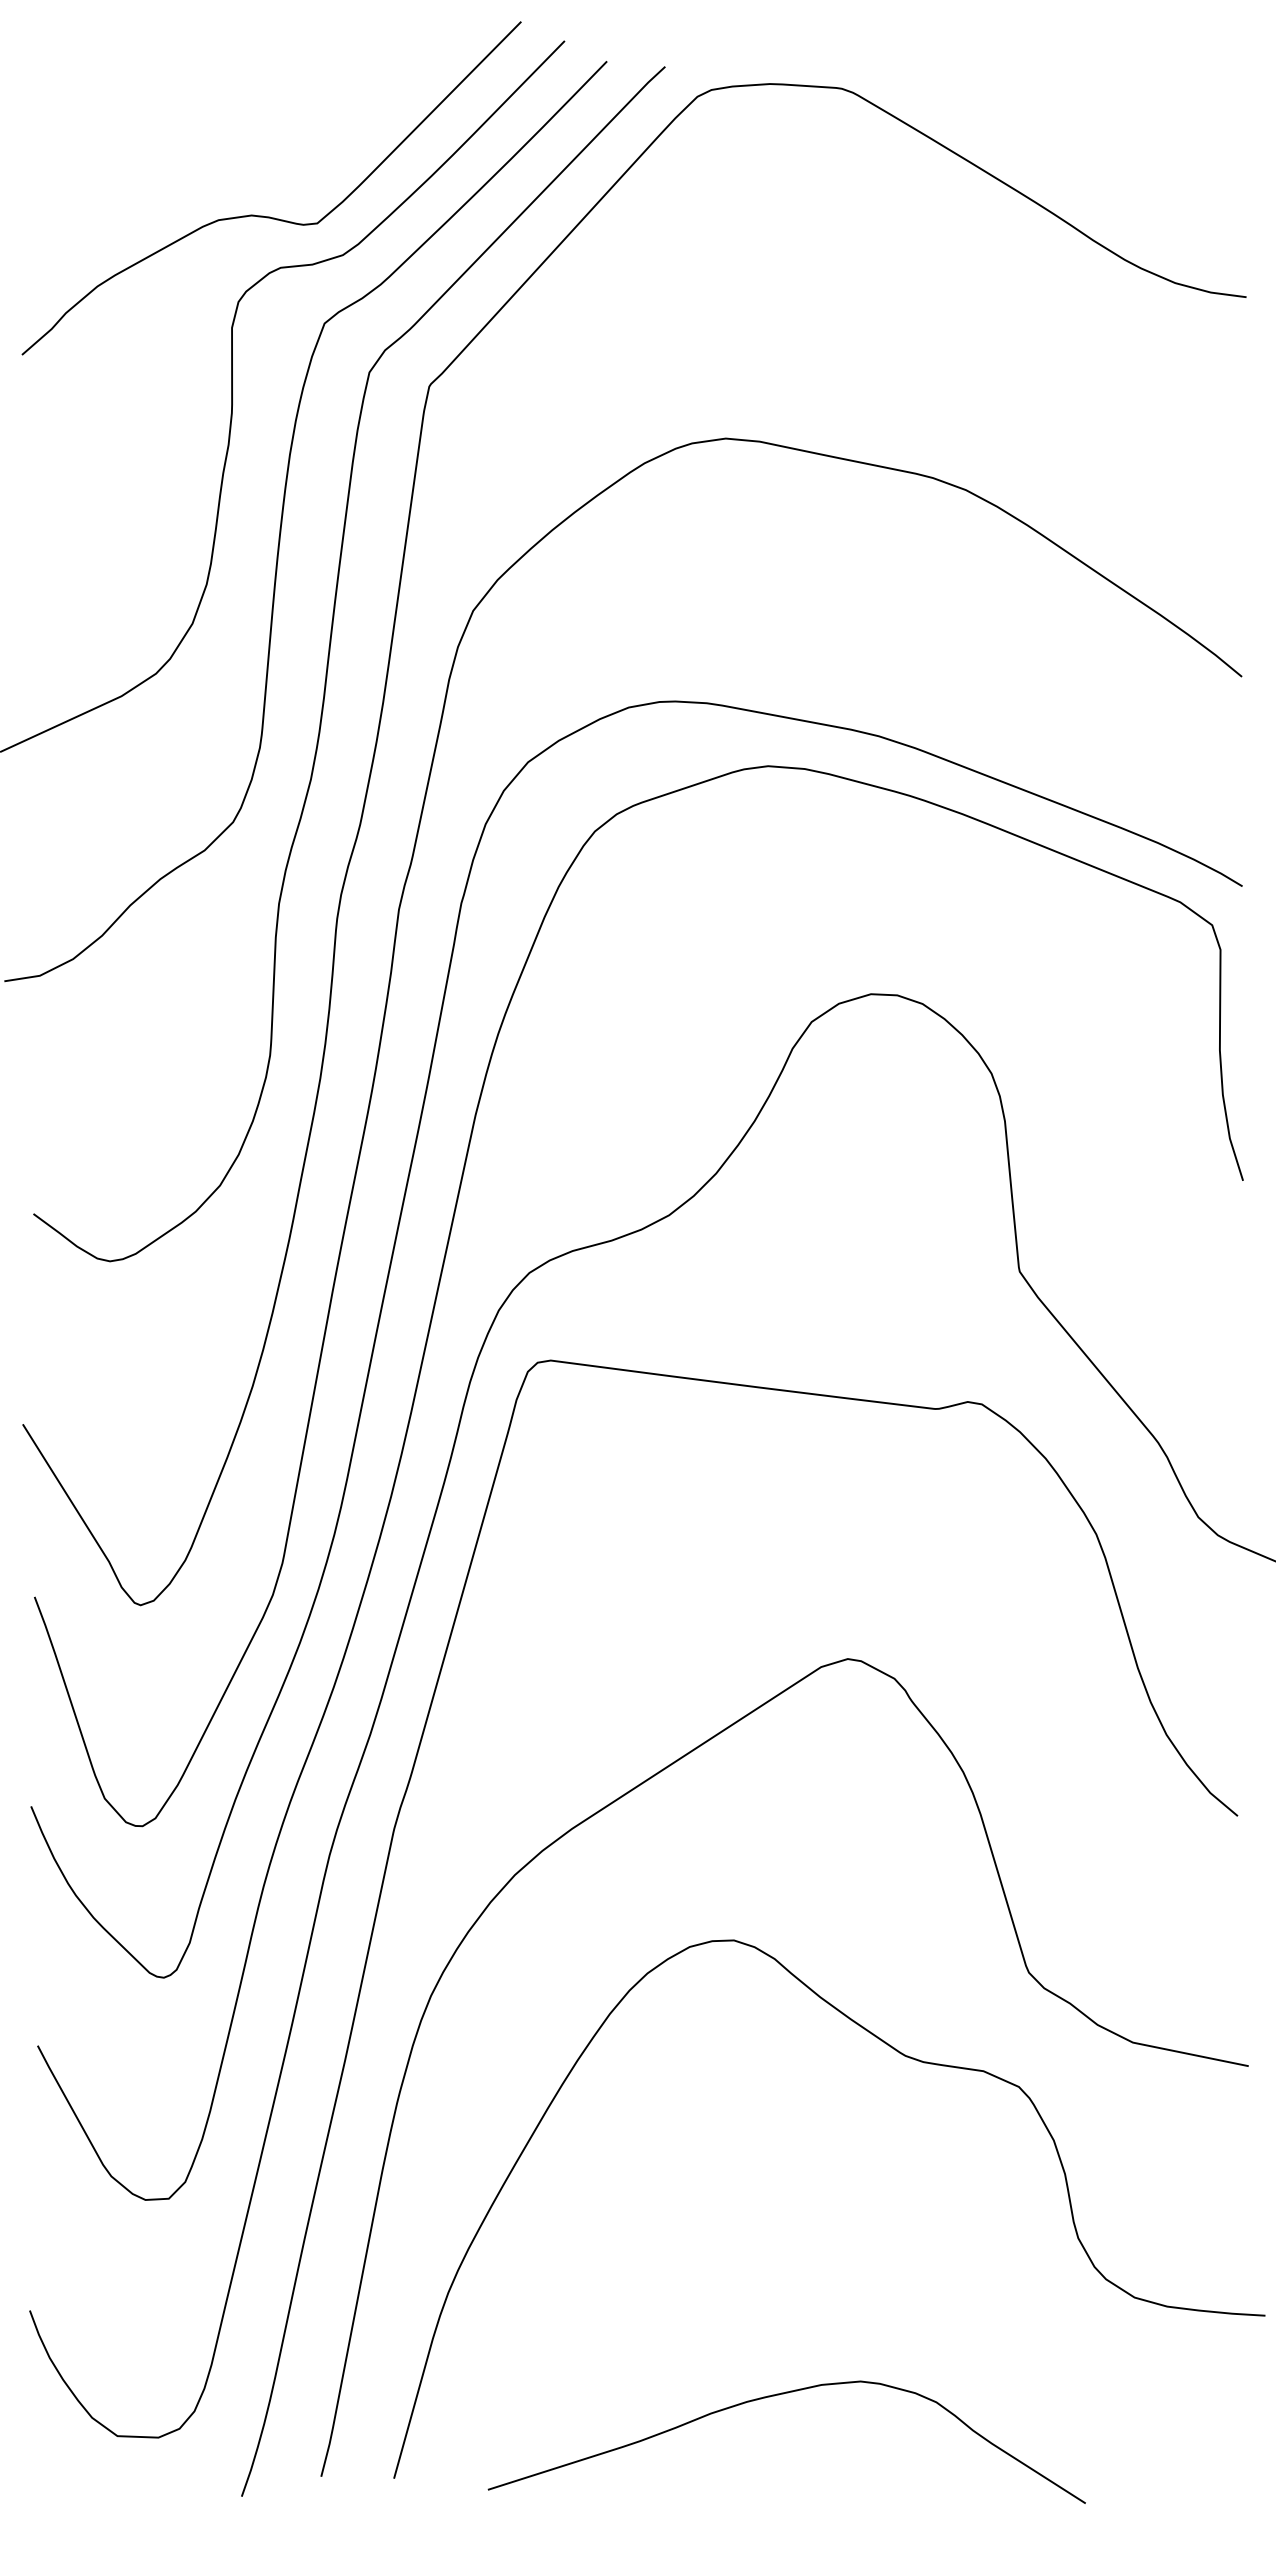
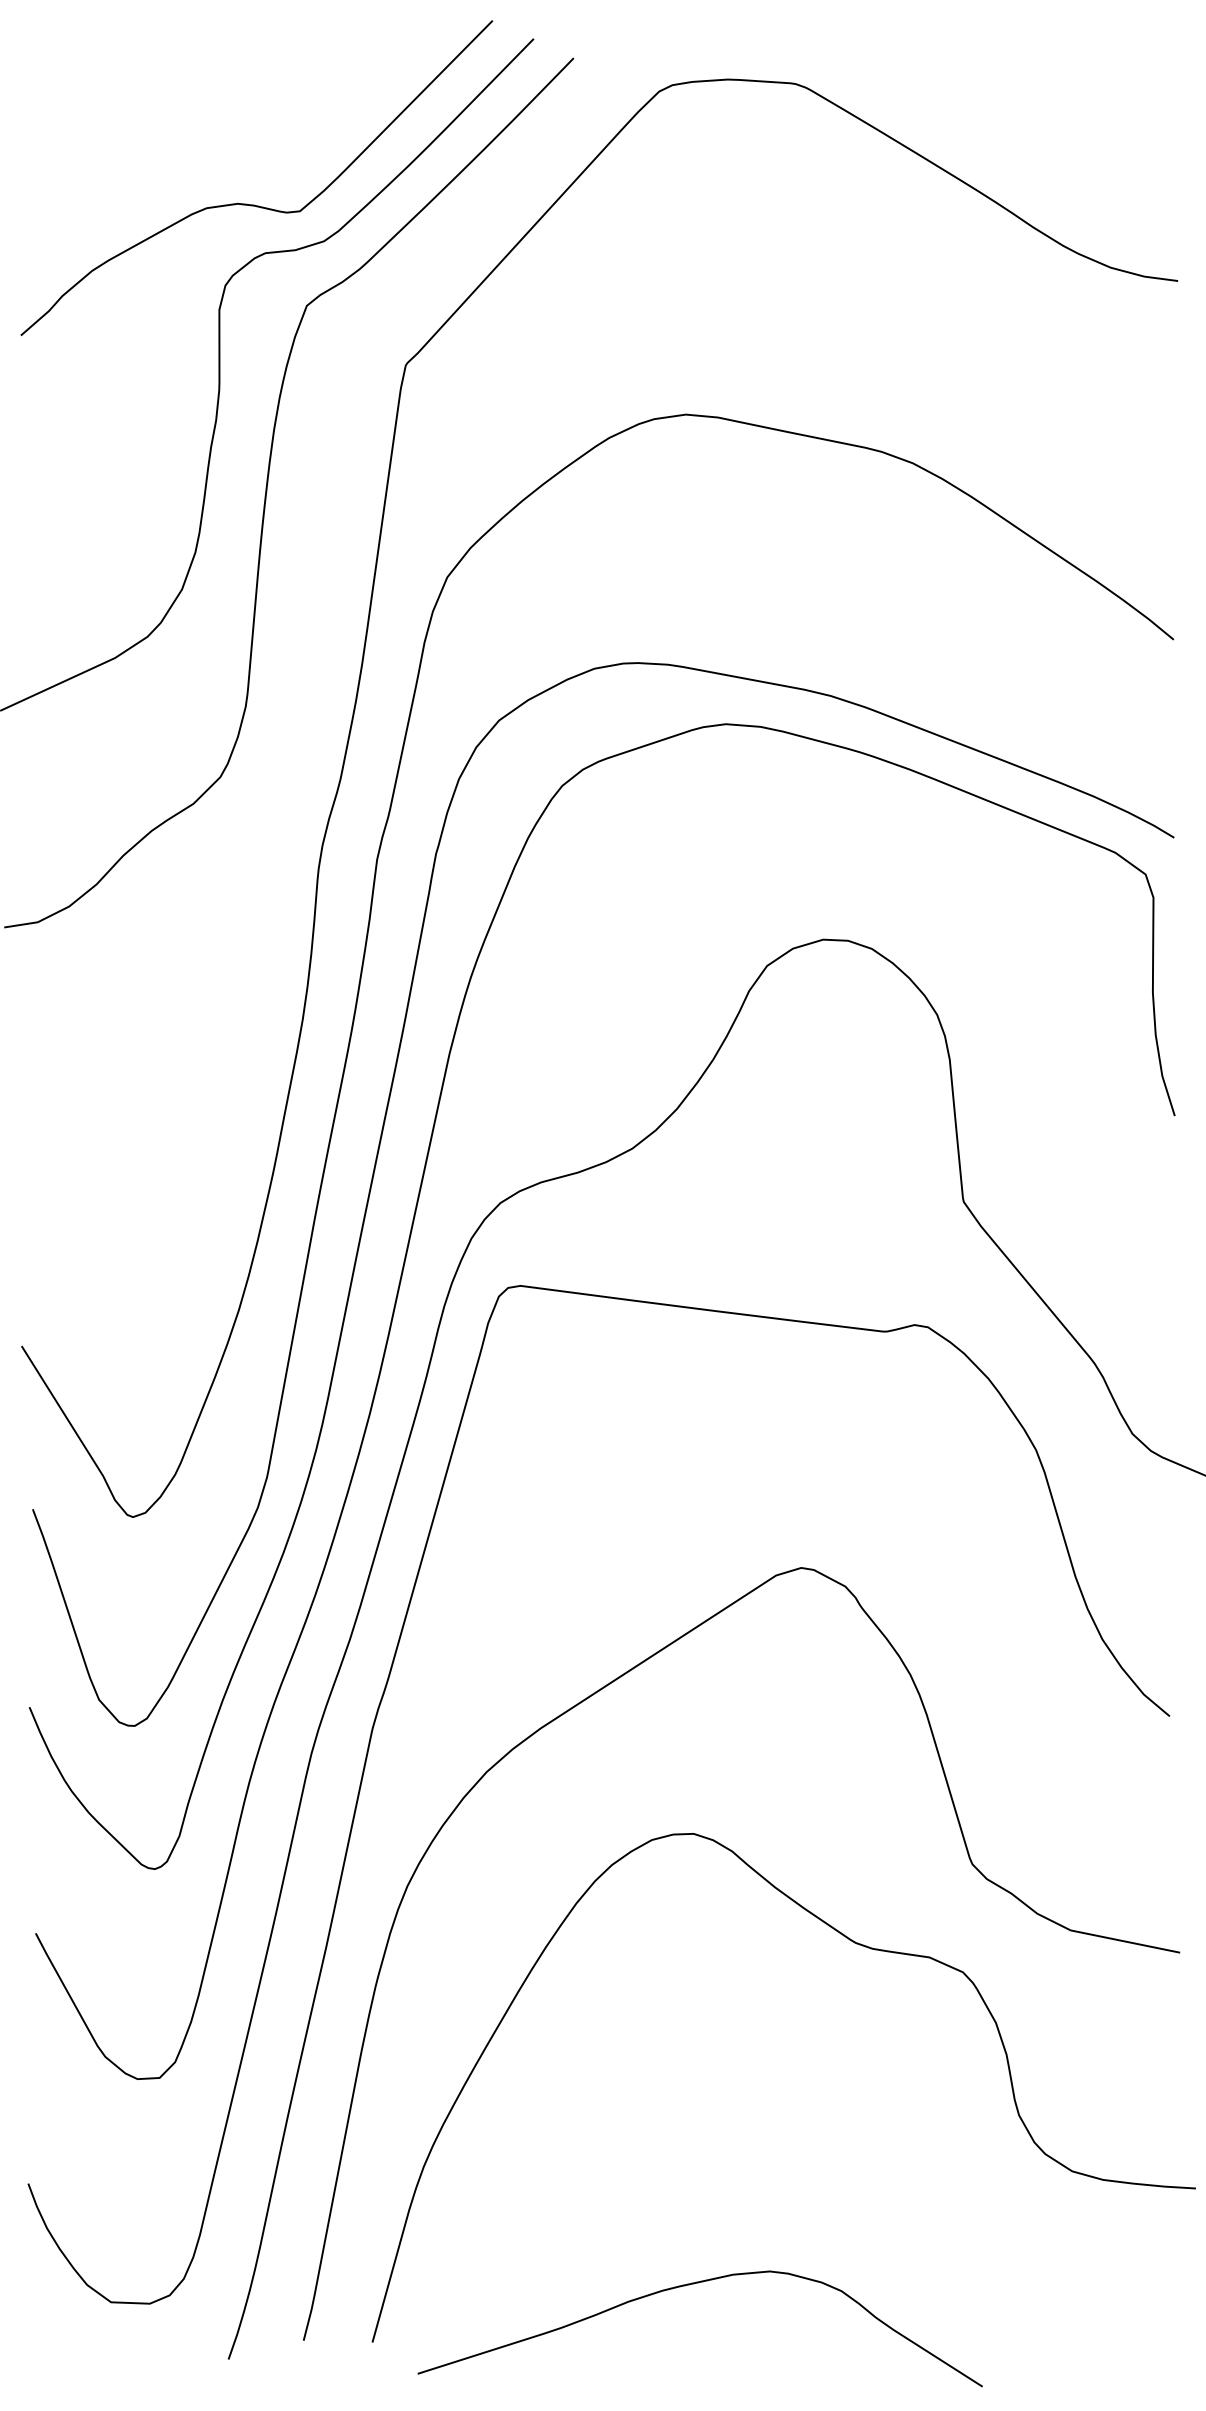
curve: (329, 660) -> (311, 624), removed
curve: (779, 2395) -> (693, 2284), moved

